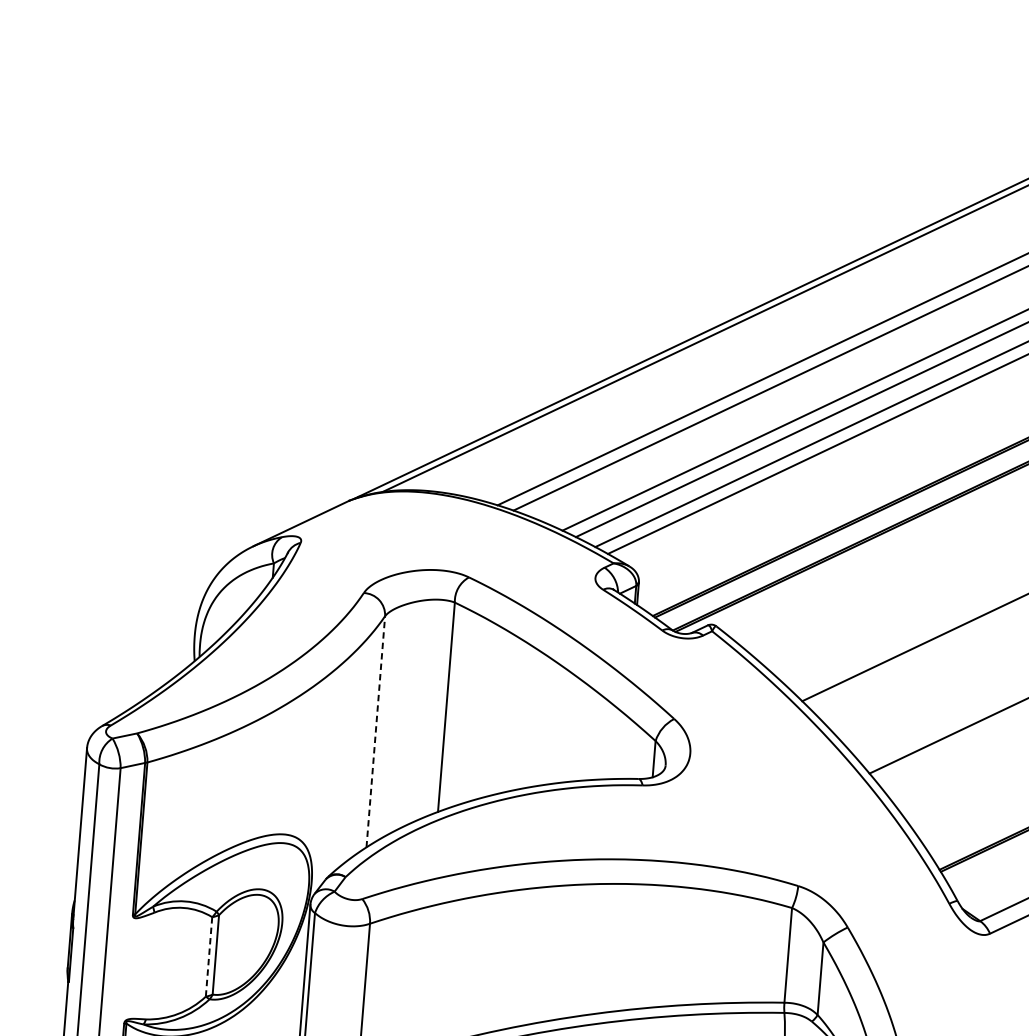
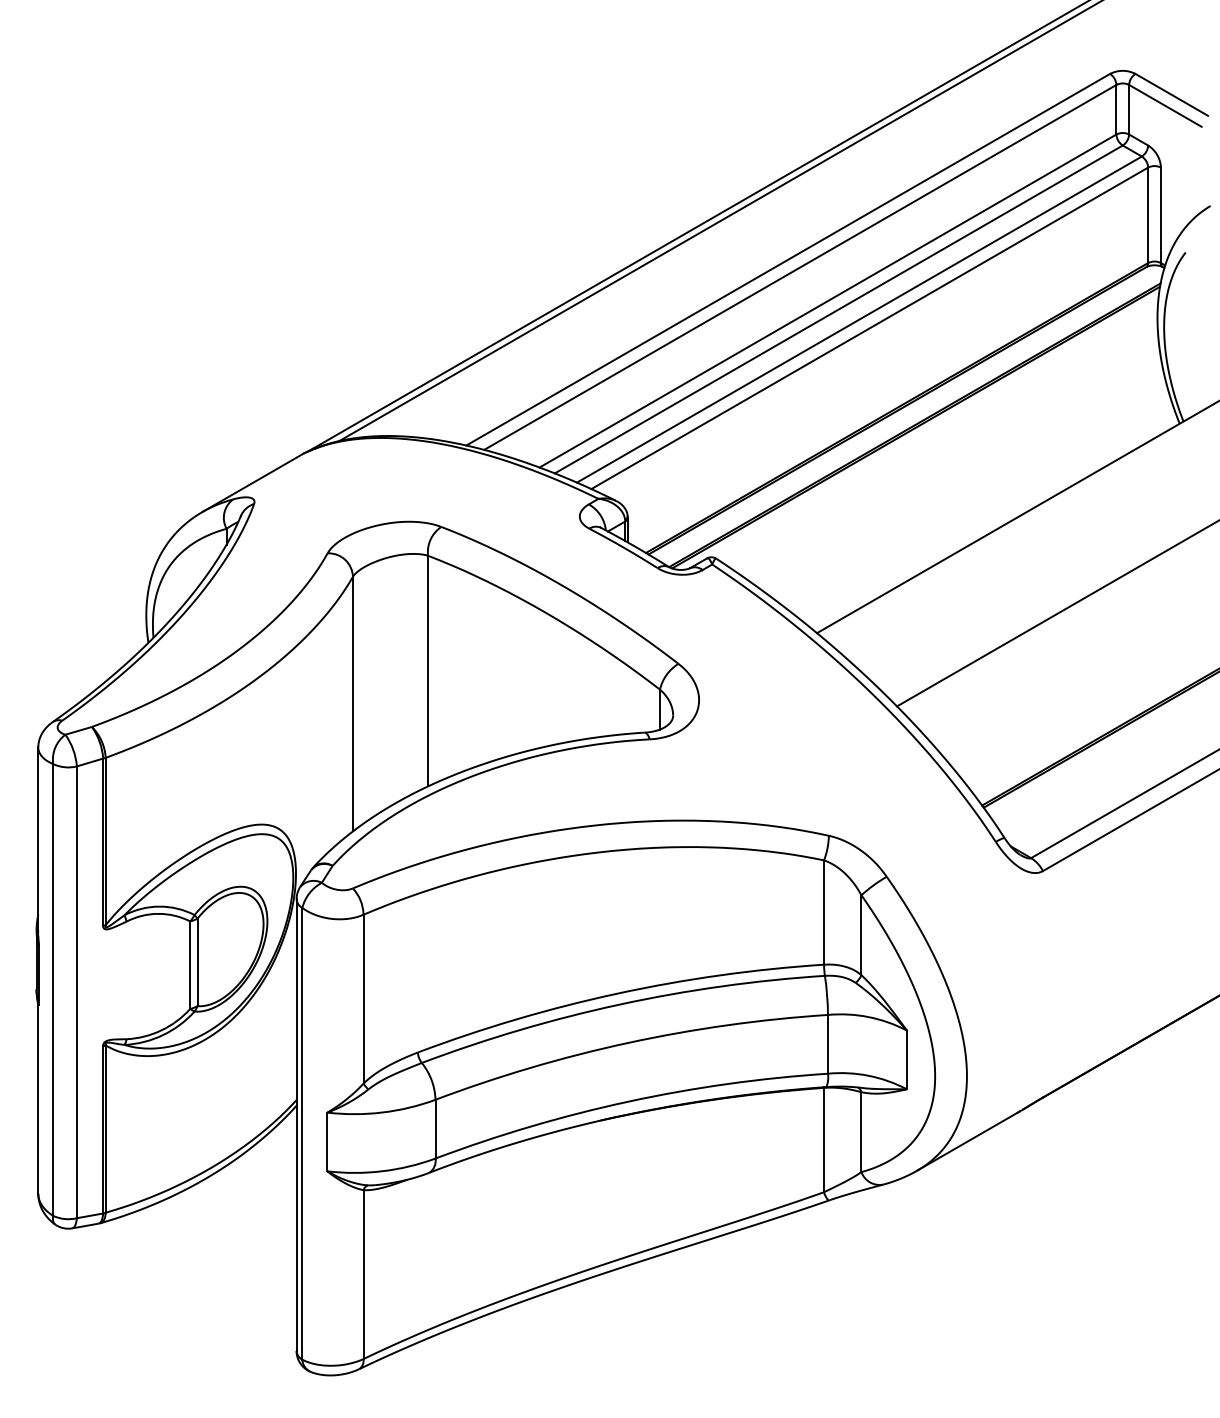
line: (375, 731) -> (352, 703), dashed -> solid
line: (209, 957) -> (190, 965), dashed -> solid

